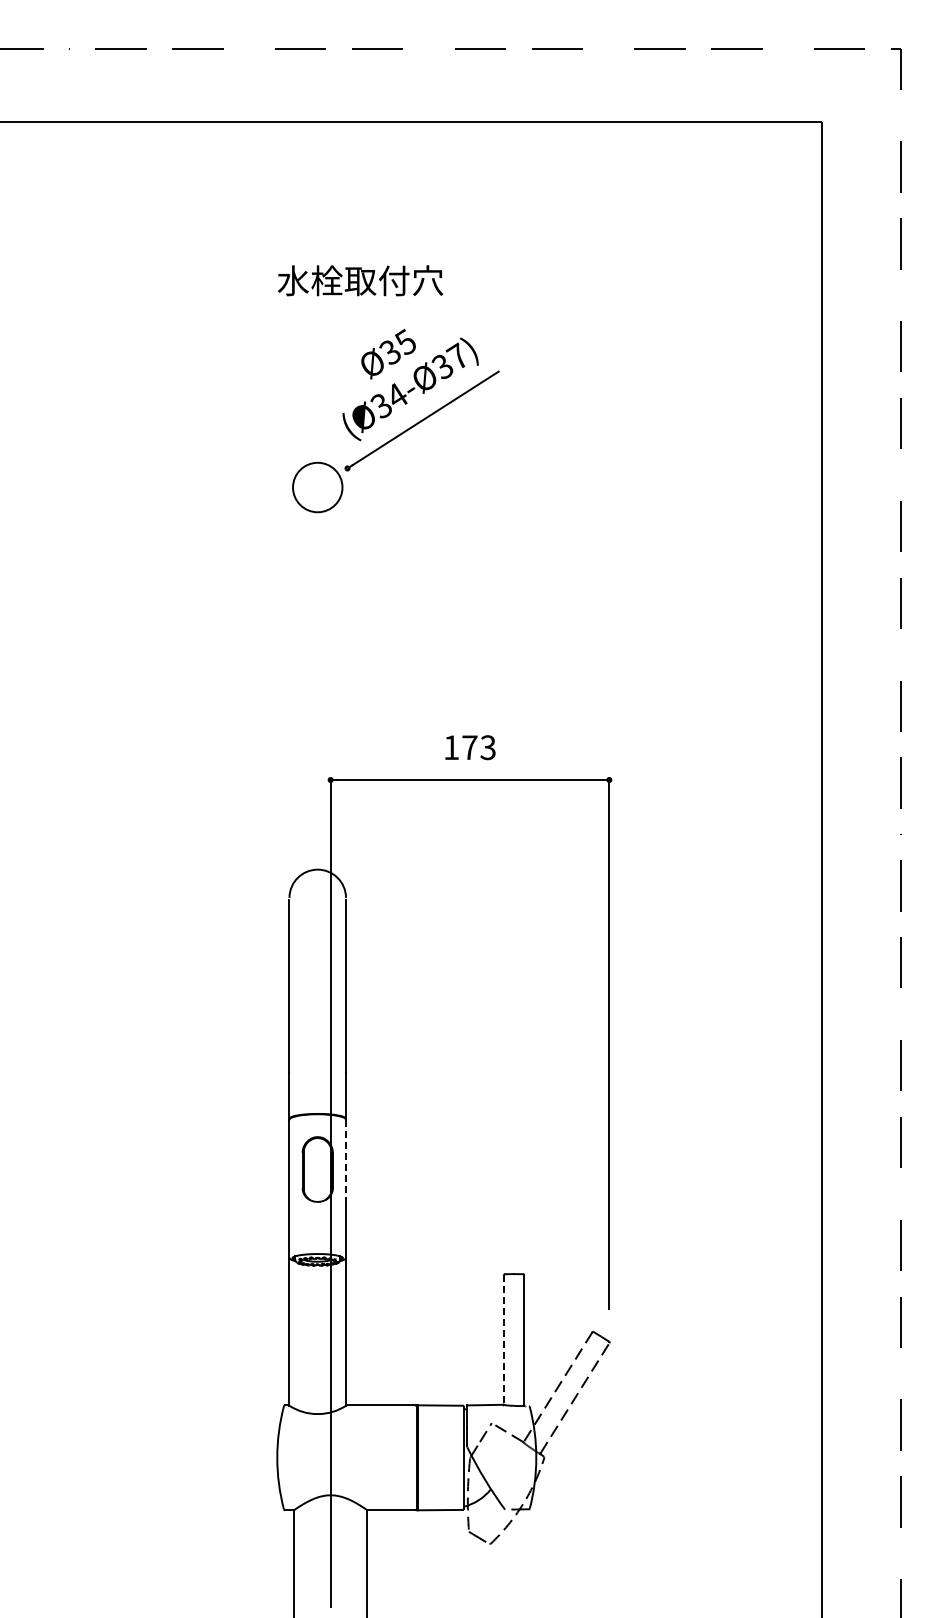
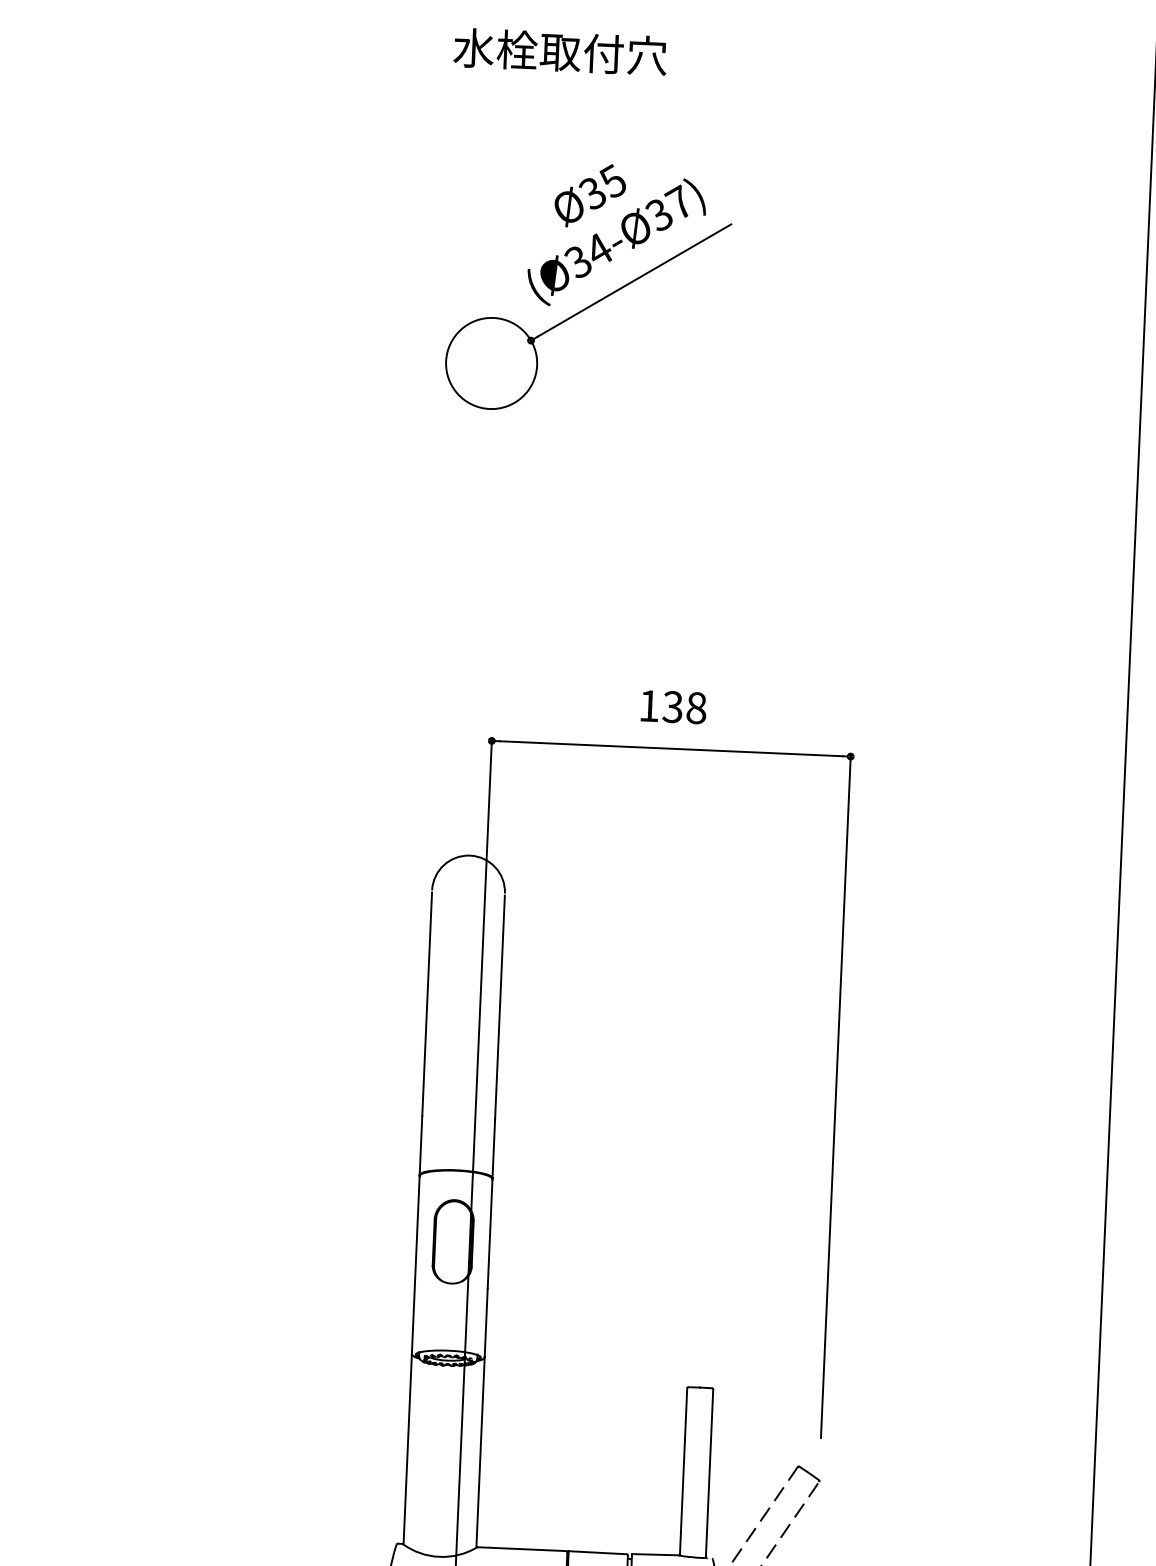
text: (360, 280) -> (560, 51), moved
circle: (317, 487) -> (491, 363), size x1.43
text: (478, 747) -> (684, 707), 173 -> 138
line: (346, 1161) -> (490, 1233), dashed -> solid
line: (504, 1339) -> (684, 1471), dashed -> solid

